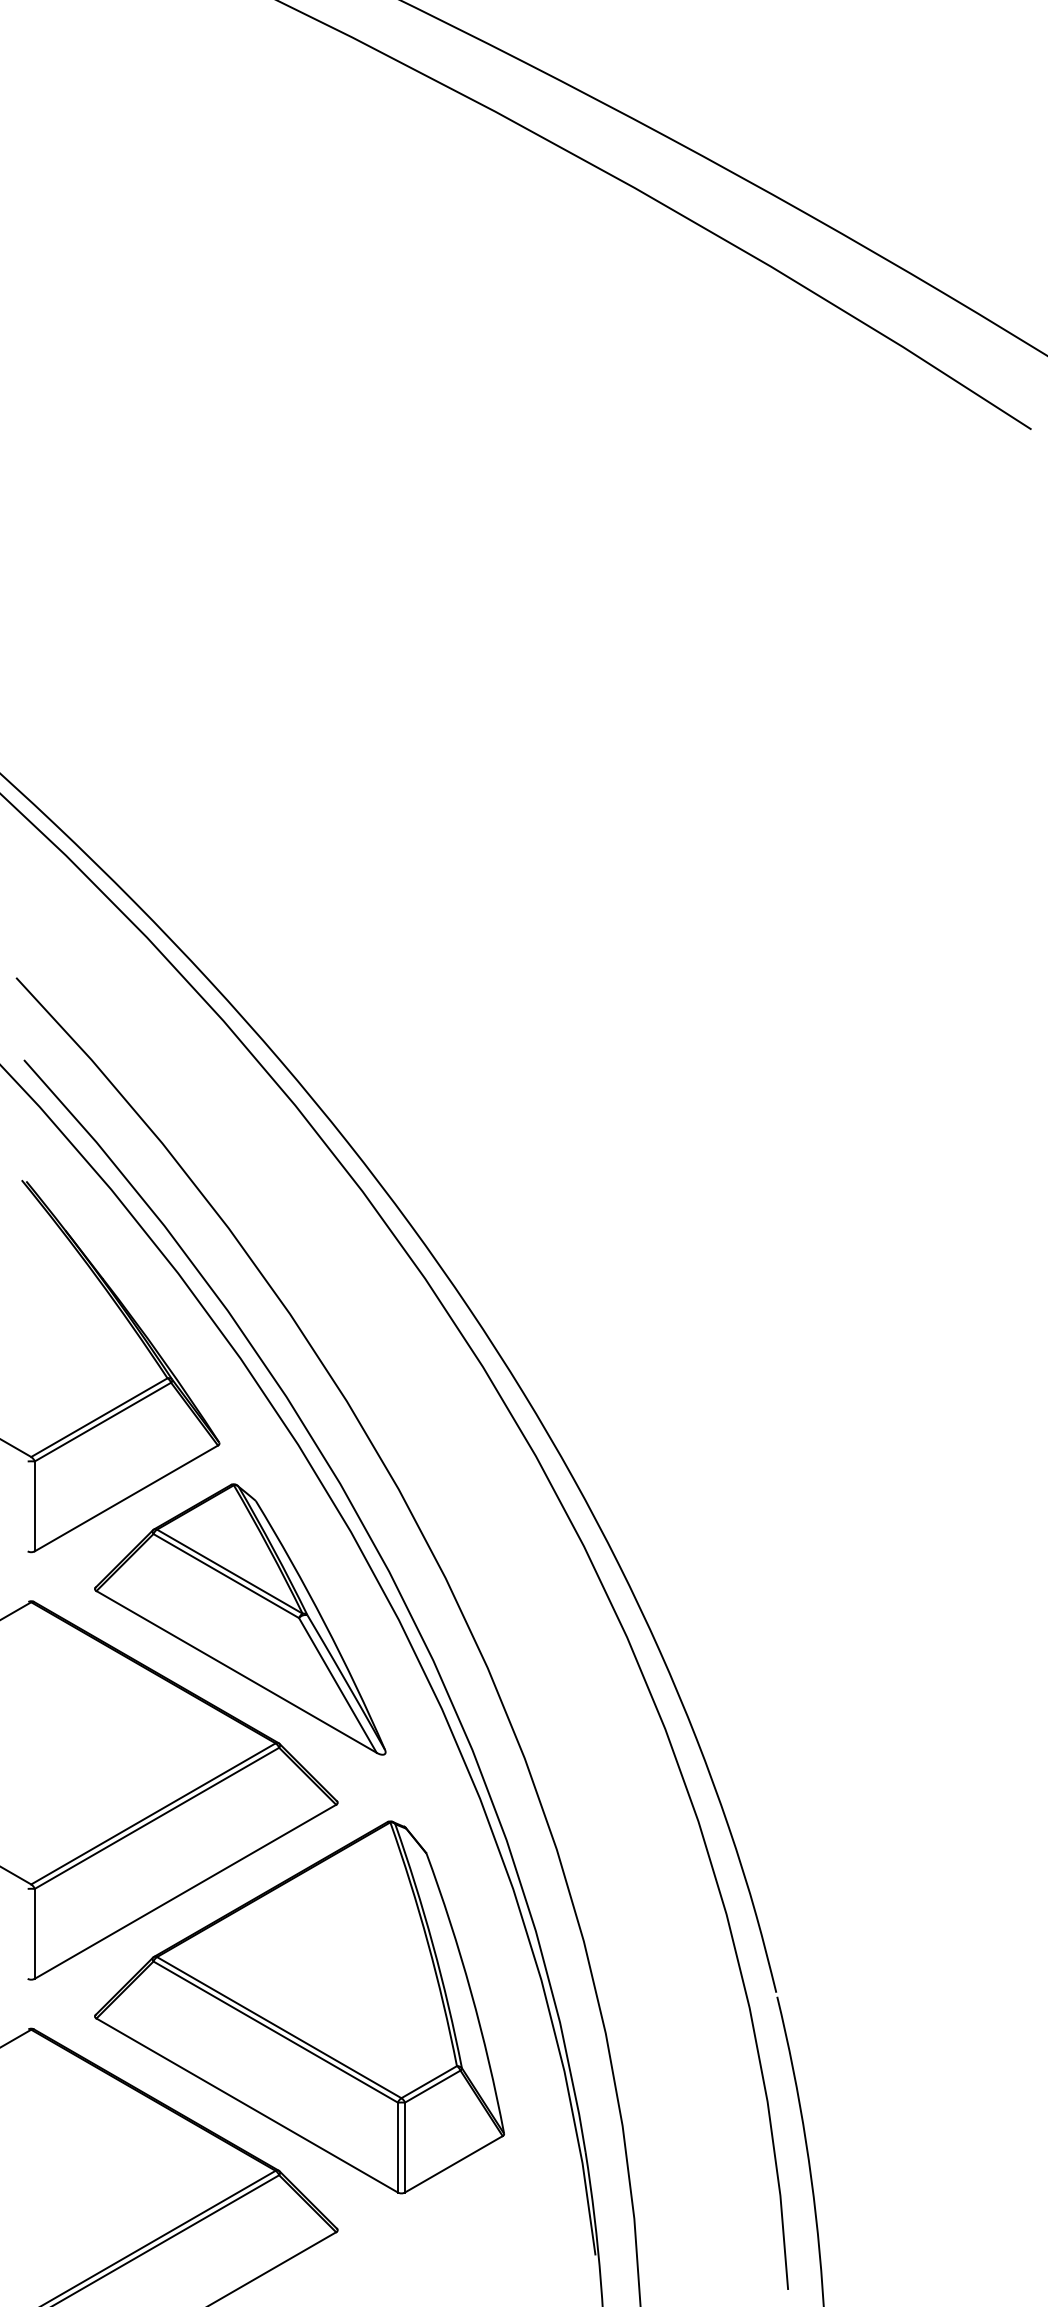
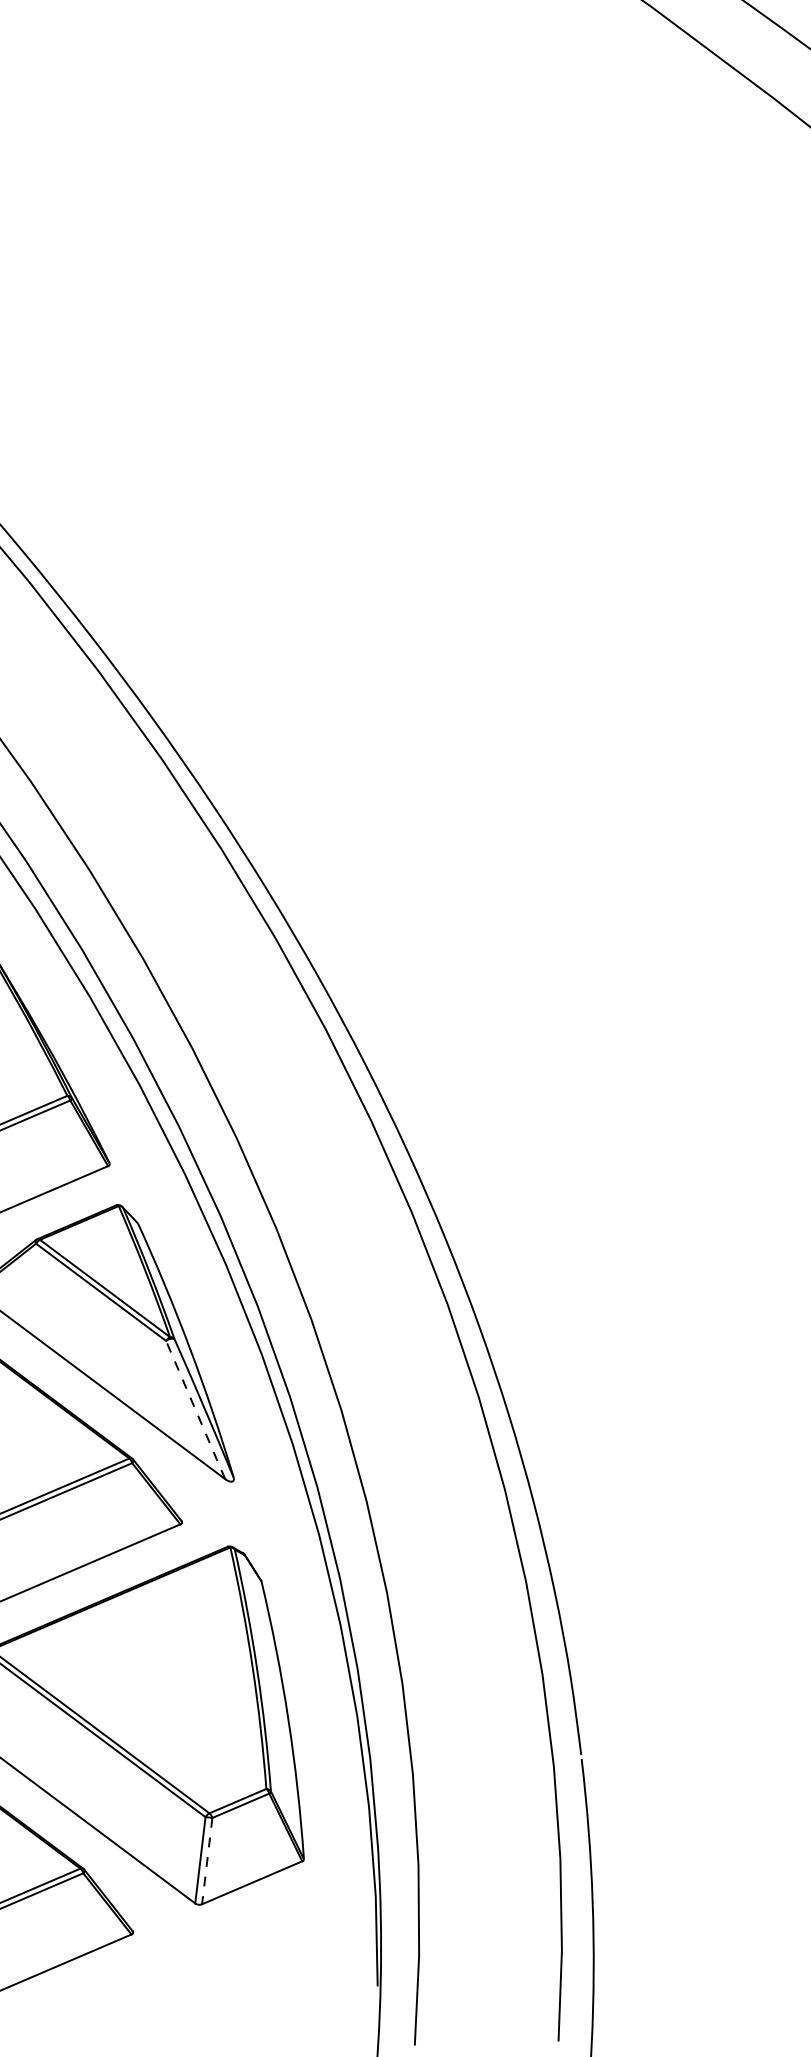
line: (337, 1685) -> (195, 1410), solid -> dashed
line: (405, 2147) -> (207, 1861), solid -> dashed

